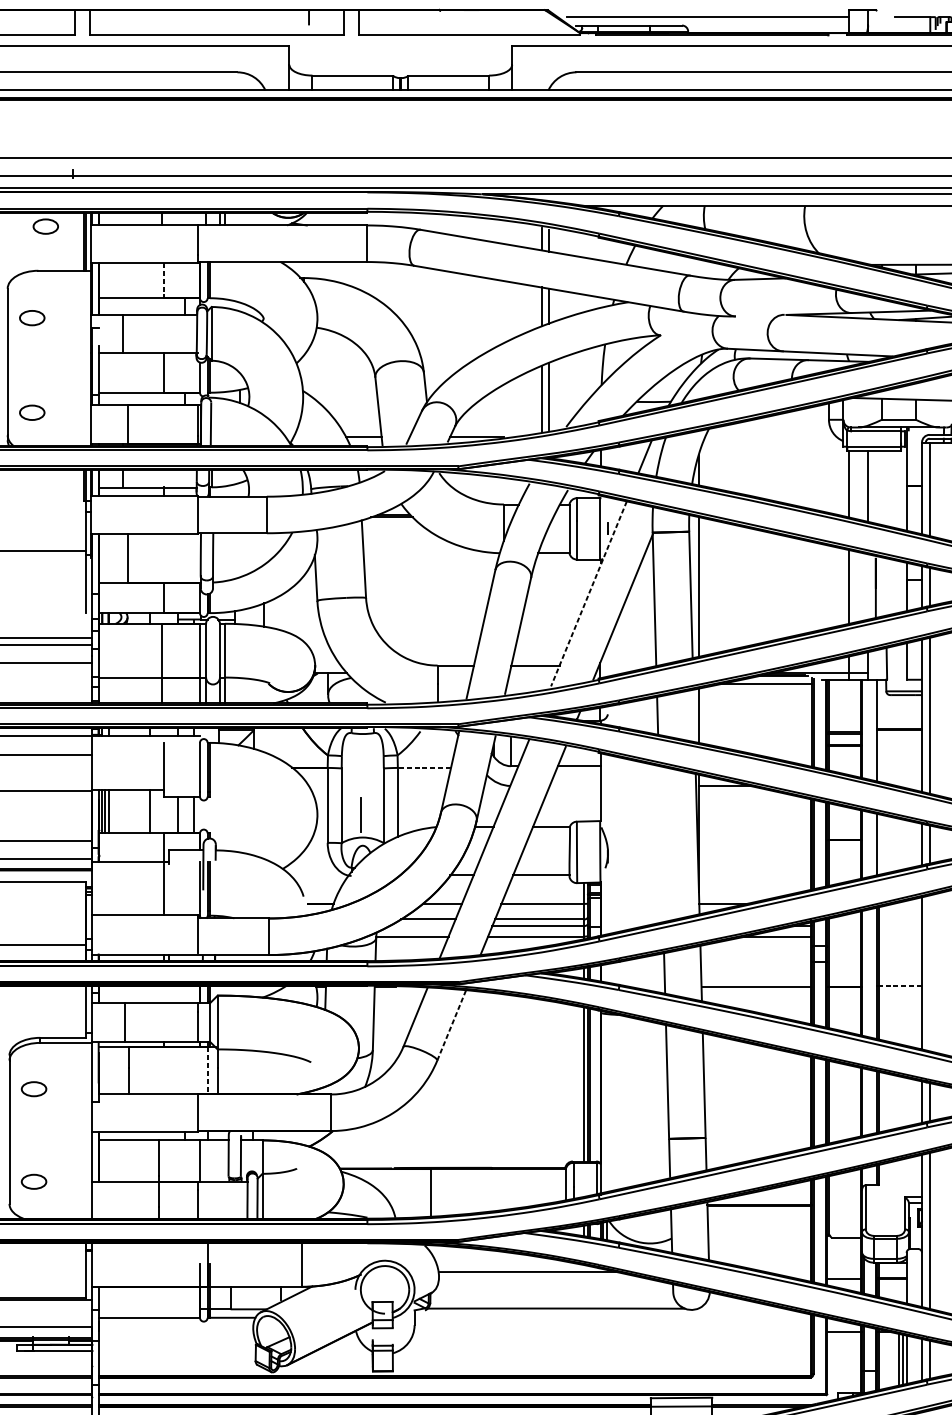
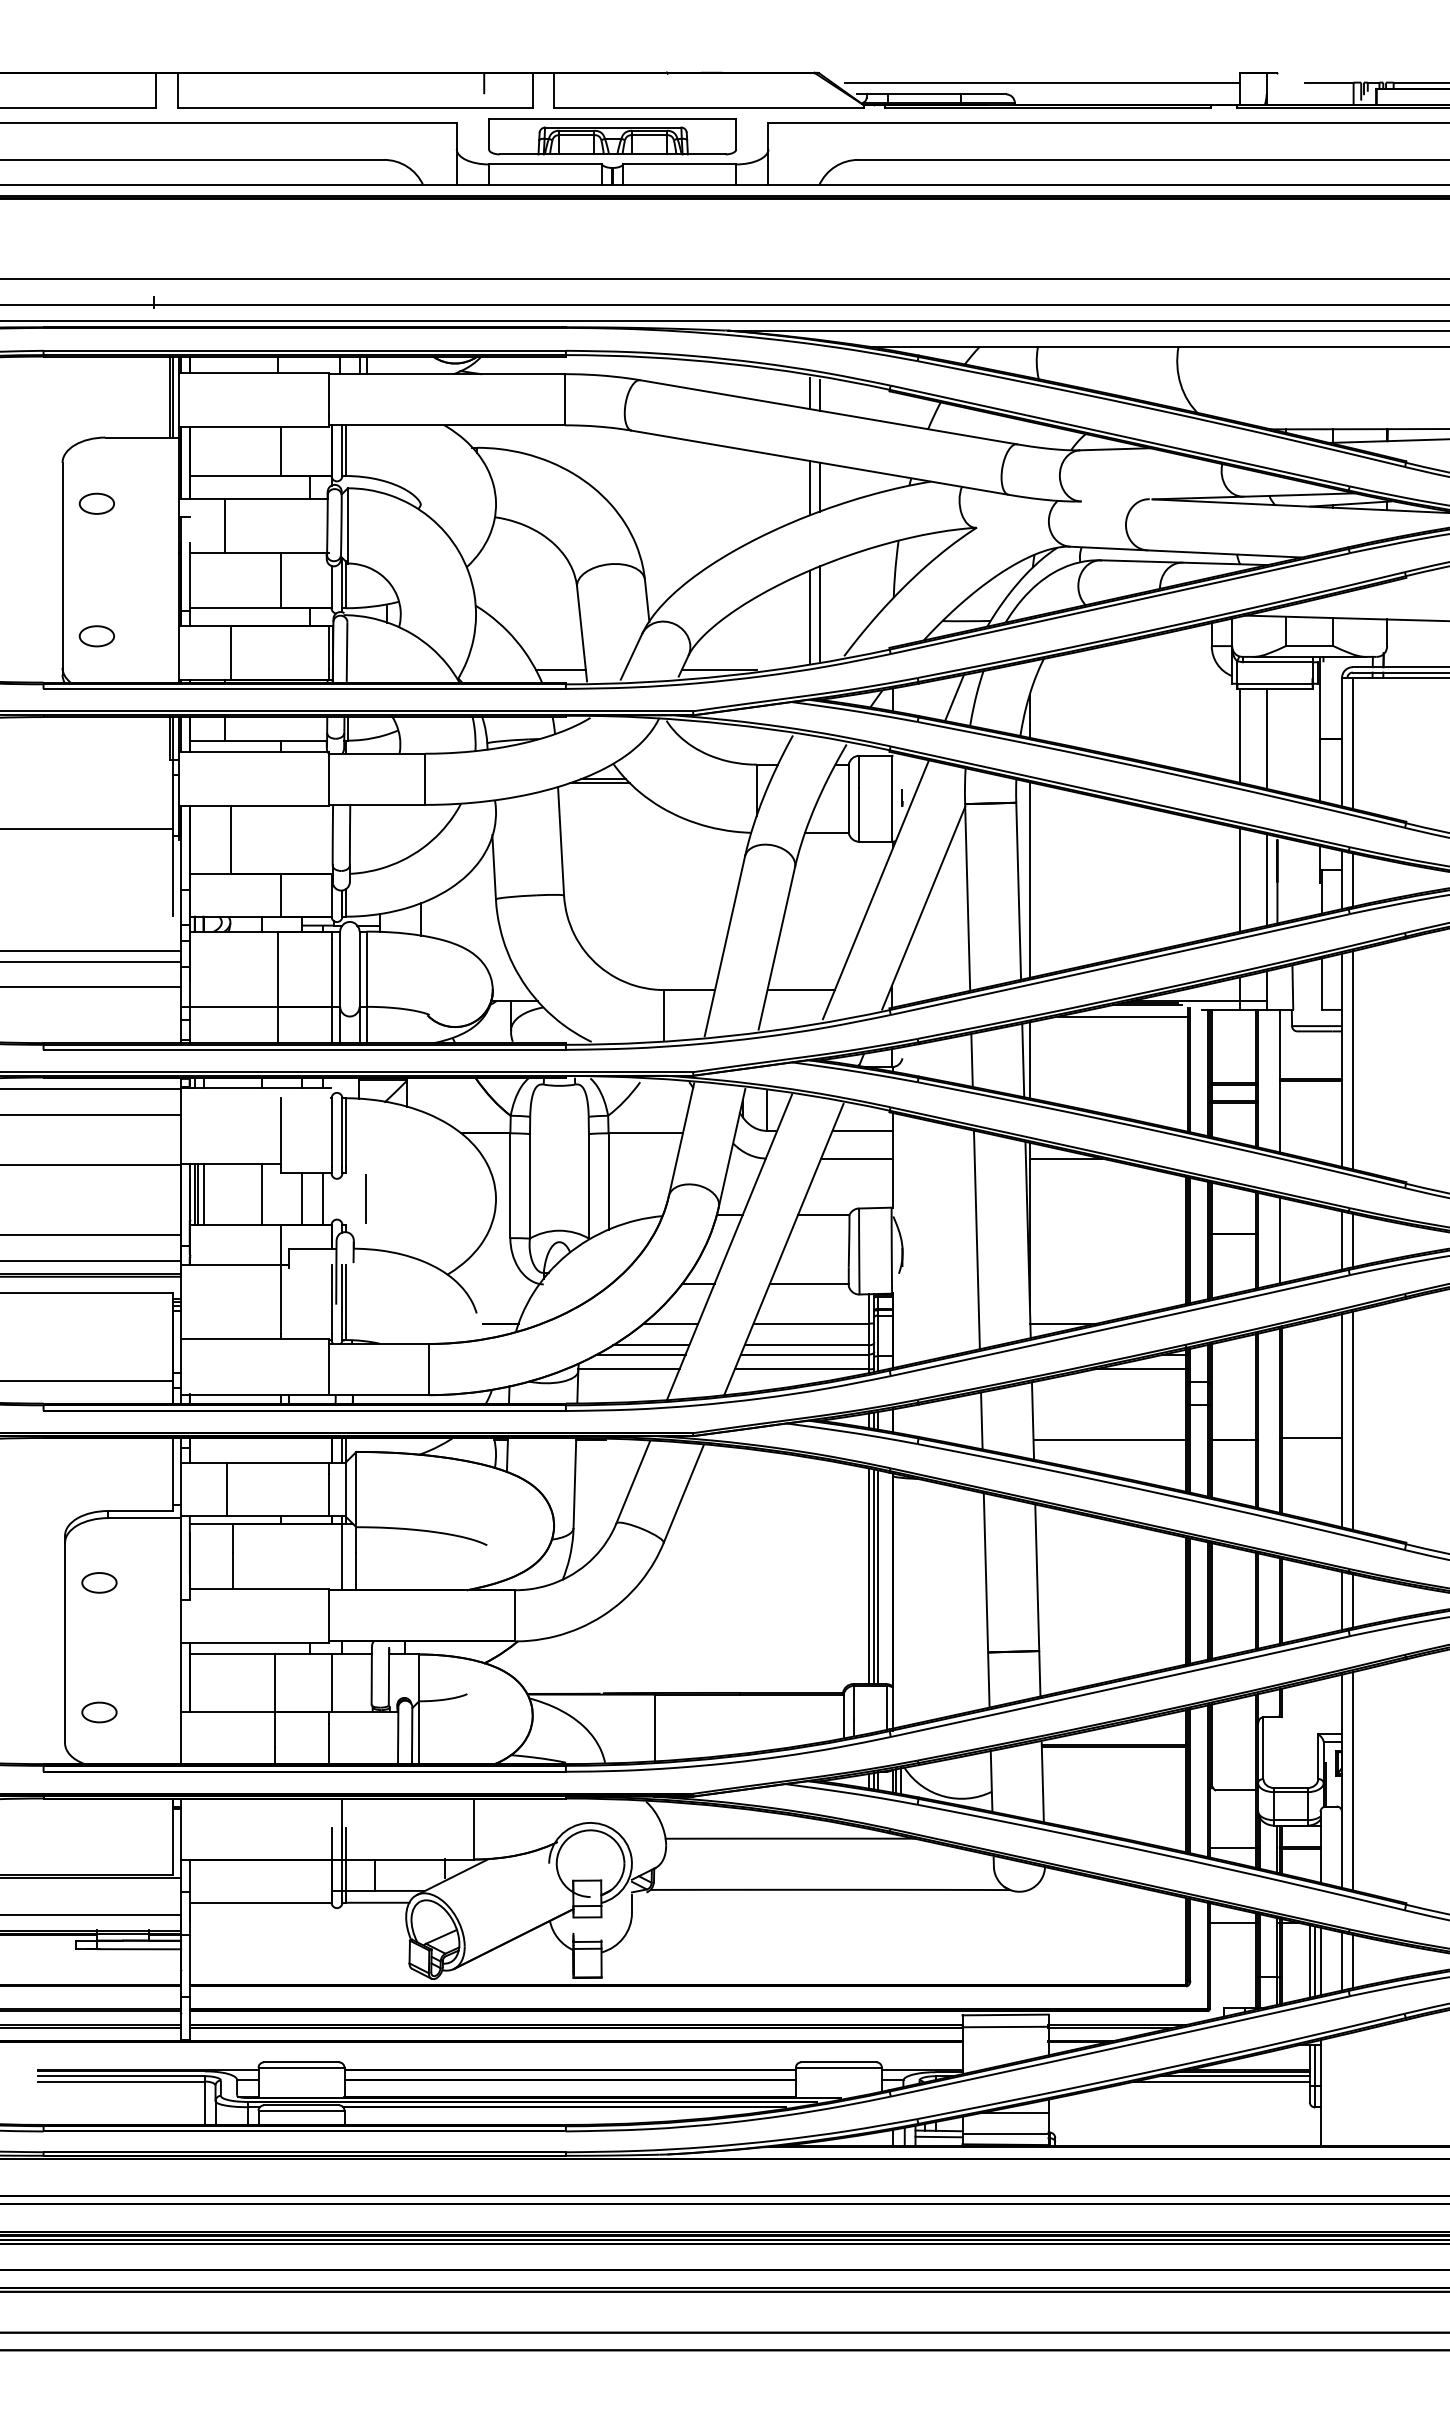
part: (400, 55) -> (612, 136), added
part: (45, 226) -> (115, 375), removed
line: (164, 280) -> (281, 451), dashed -> solid
line: (868, 586) -> (1266, 879), added
line: (588, 593) -> (875, 889), dashed -> solid
line: (694, 715) -> (1023, 1060), added
line: (424, 768) -> (645, 1133), dashed -> solid
line: (575, 785) -> (857, 1158), added
line: (360, 814) -> (365, 1198), moved
line: (660, 843) -> (976, 1239), added
line: (420, 926) -> (640, 1354), added
line: (929, 973) -> (1352, 1420), added
line: (900, 986) -> (1311, 1438), dashed -> solid
line: (452, 1025) -> (684, 1493), dashed -> solid
line: (207, 1071) -> (342, 1557), dashed -> solid

